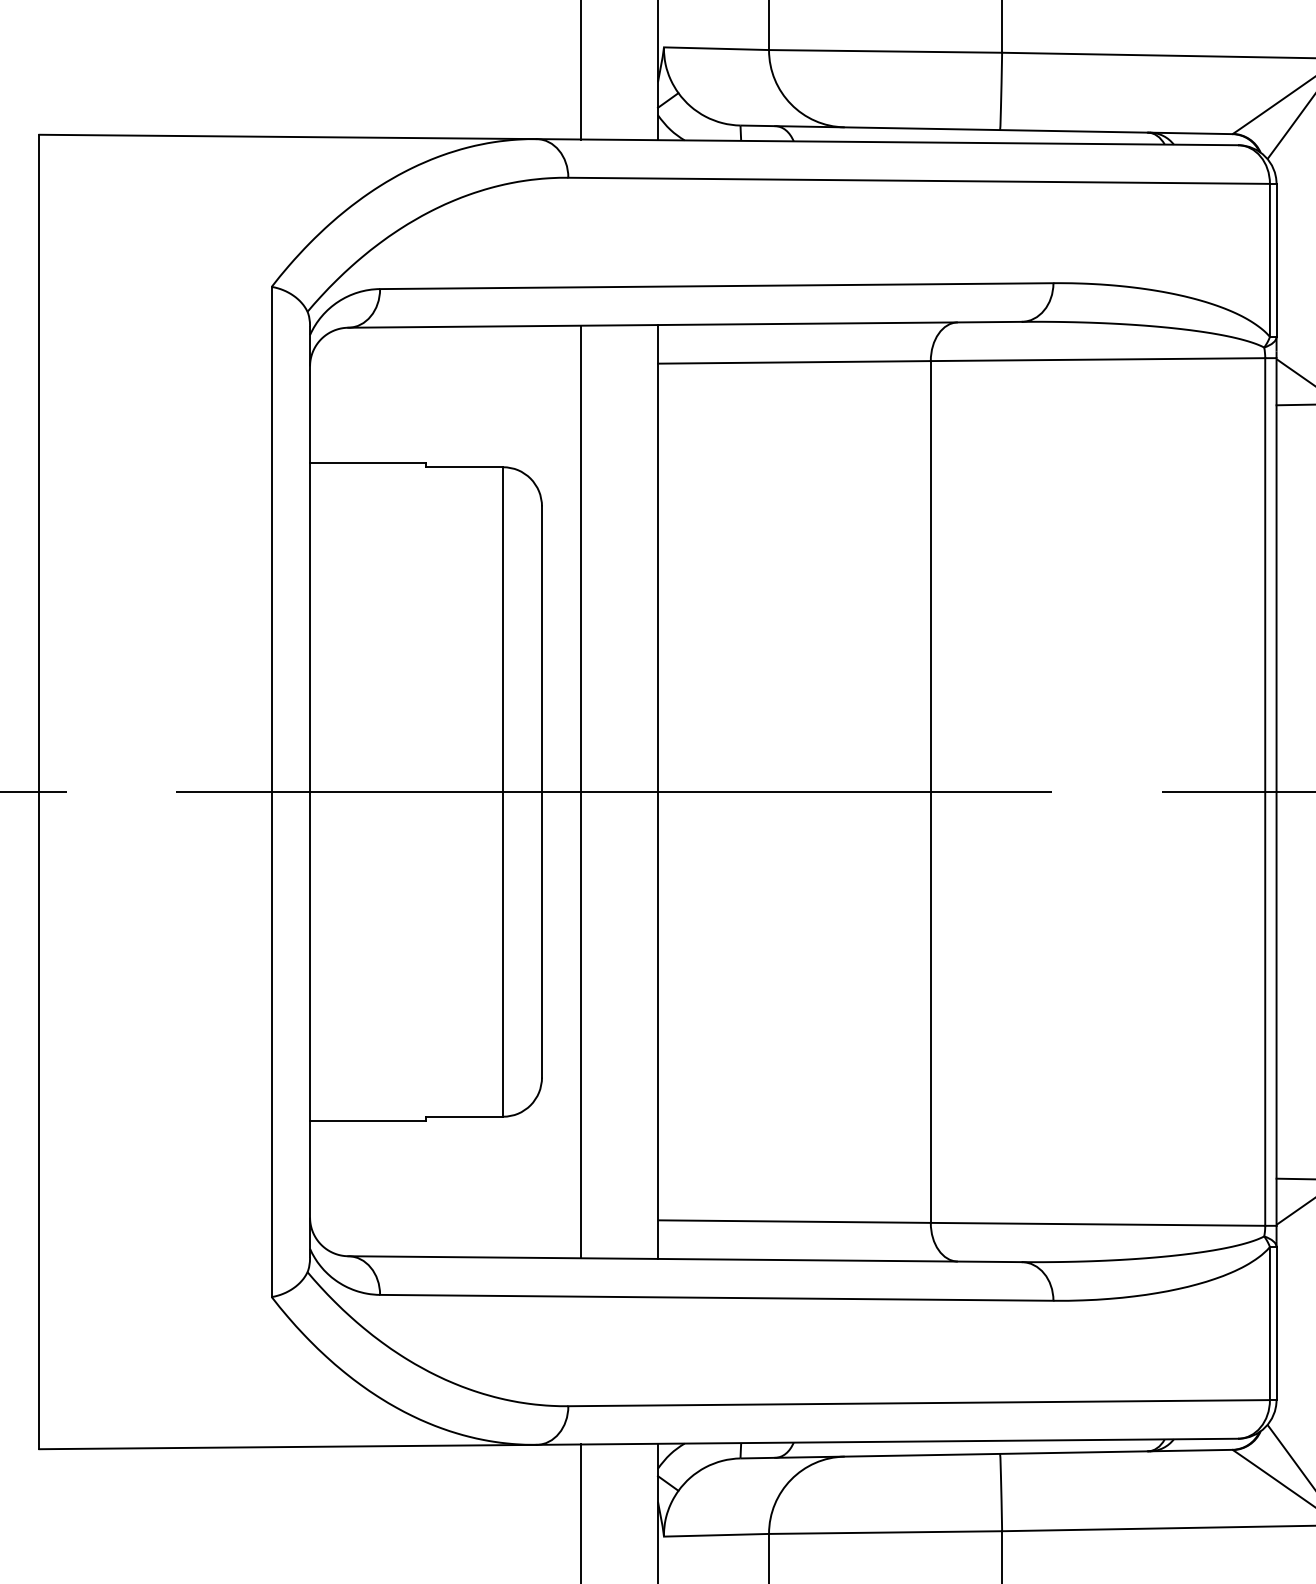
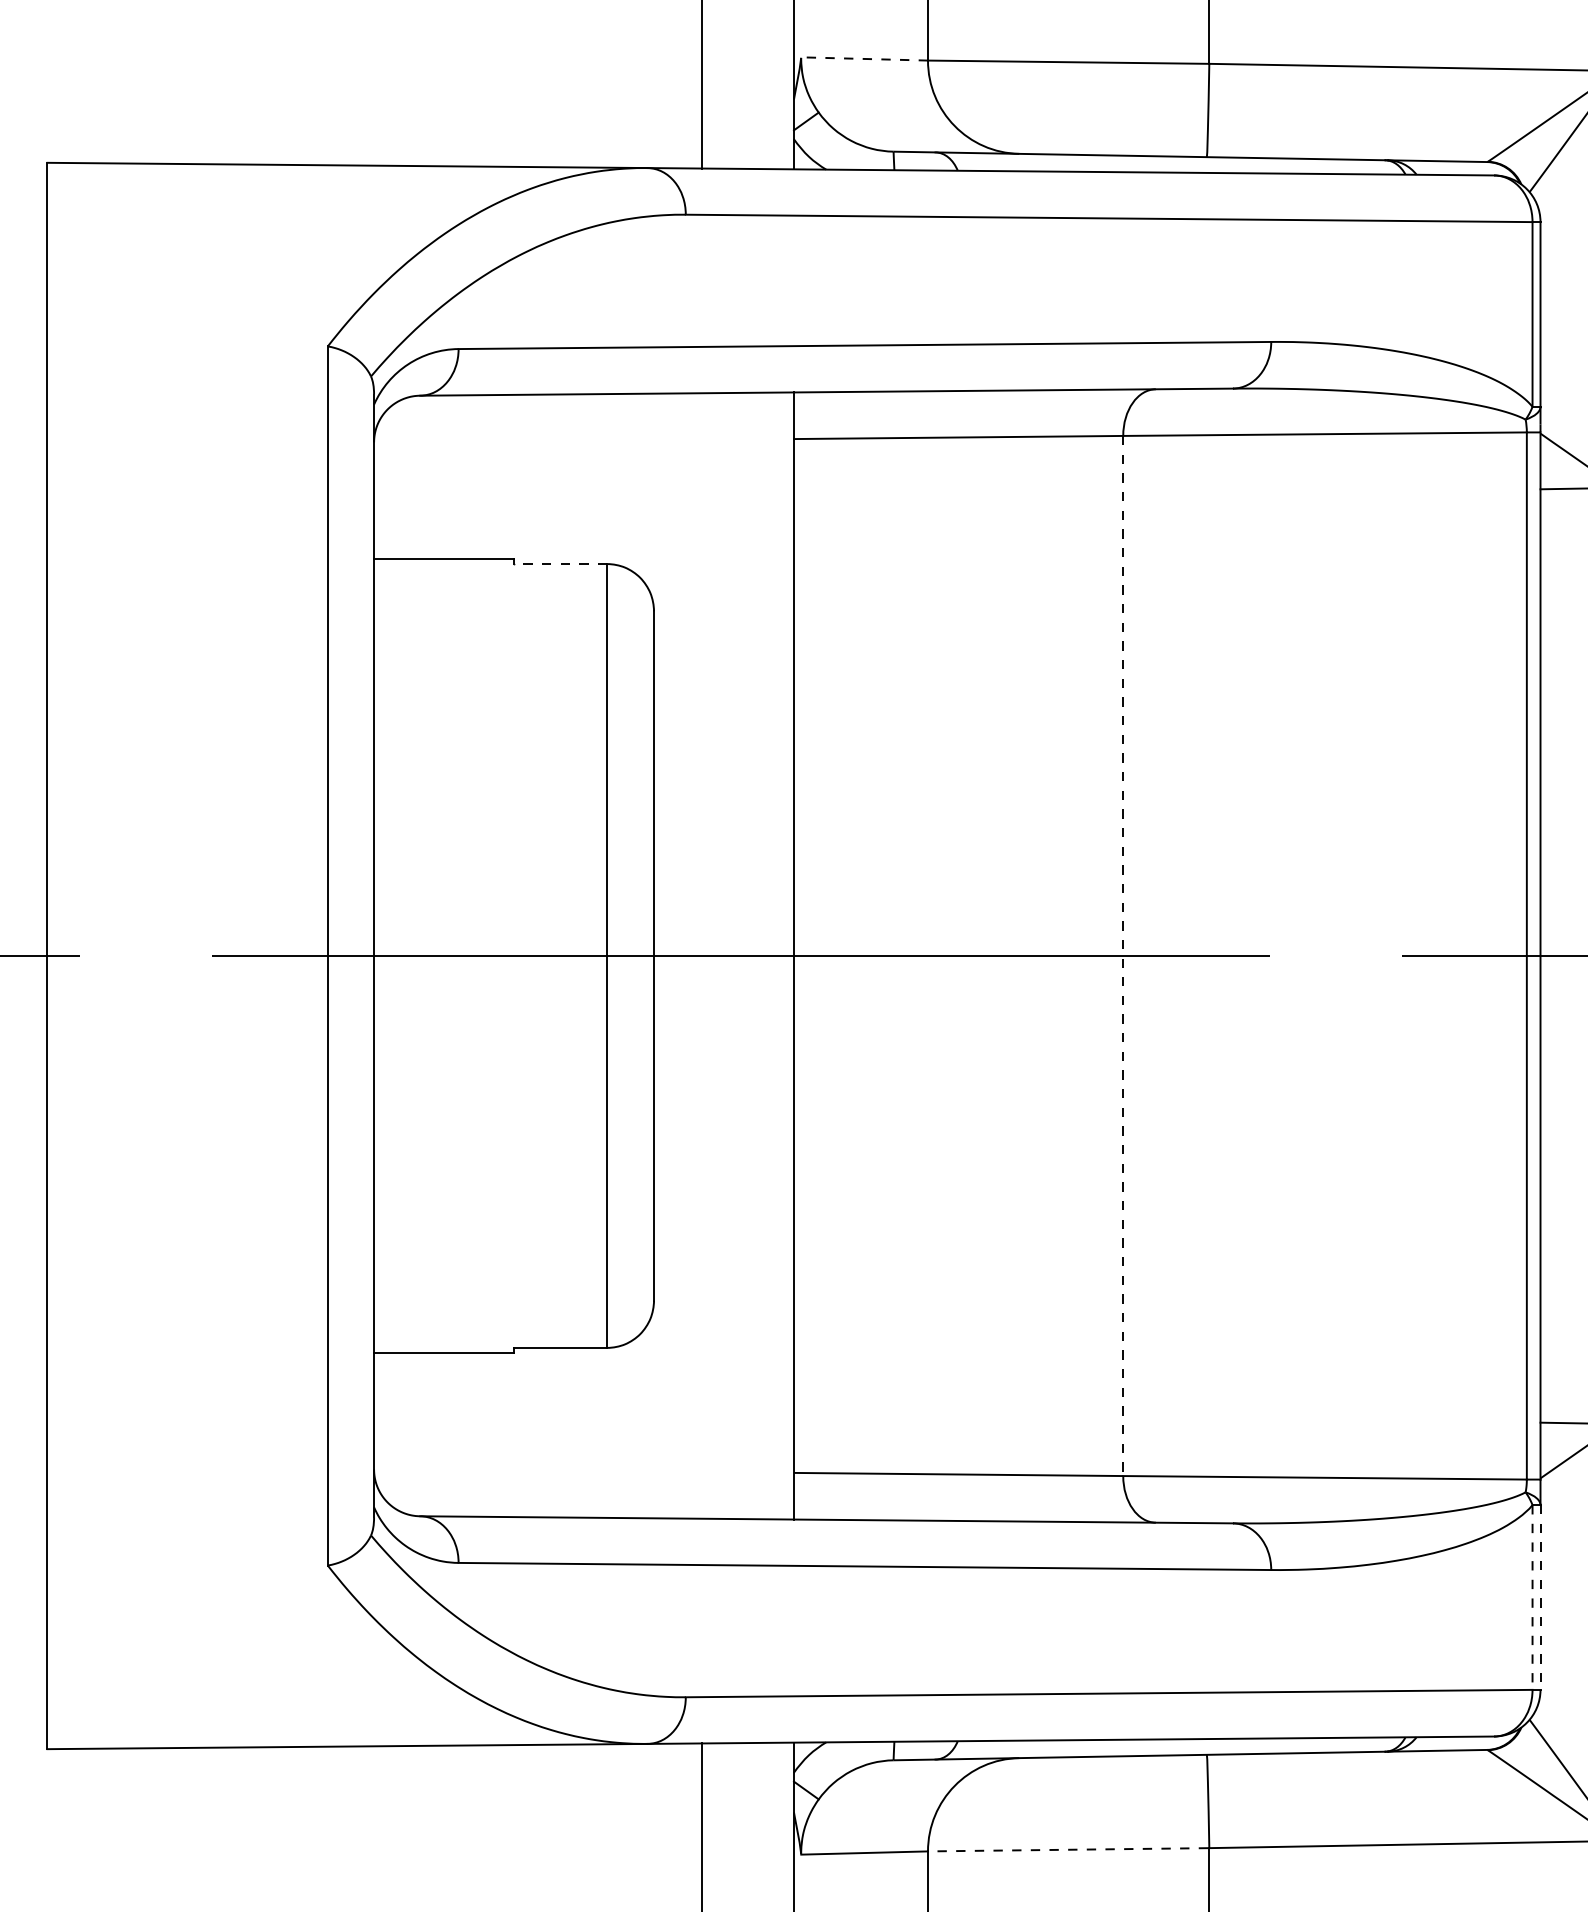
line: (716, 48) -> (864, 58), solid -> dashed
line: (464, 467) -> (560, 564), solid -> dashed
line: (581, 791) -> (701, 955), removed
line: (931, 792) -> (1123, 956), solid -> dashed
line: (1269, 1324) -> (1532, 1598), solid -> dashed
line: (1276, 1324) -> (1540, 1598), solid -> dashed
line: (884, 1532) -> (1067, 1849), solid -> dashed

